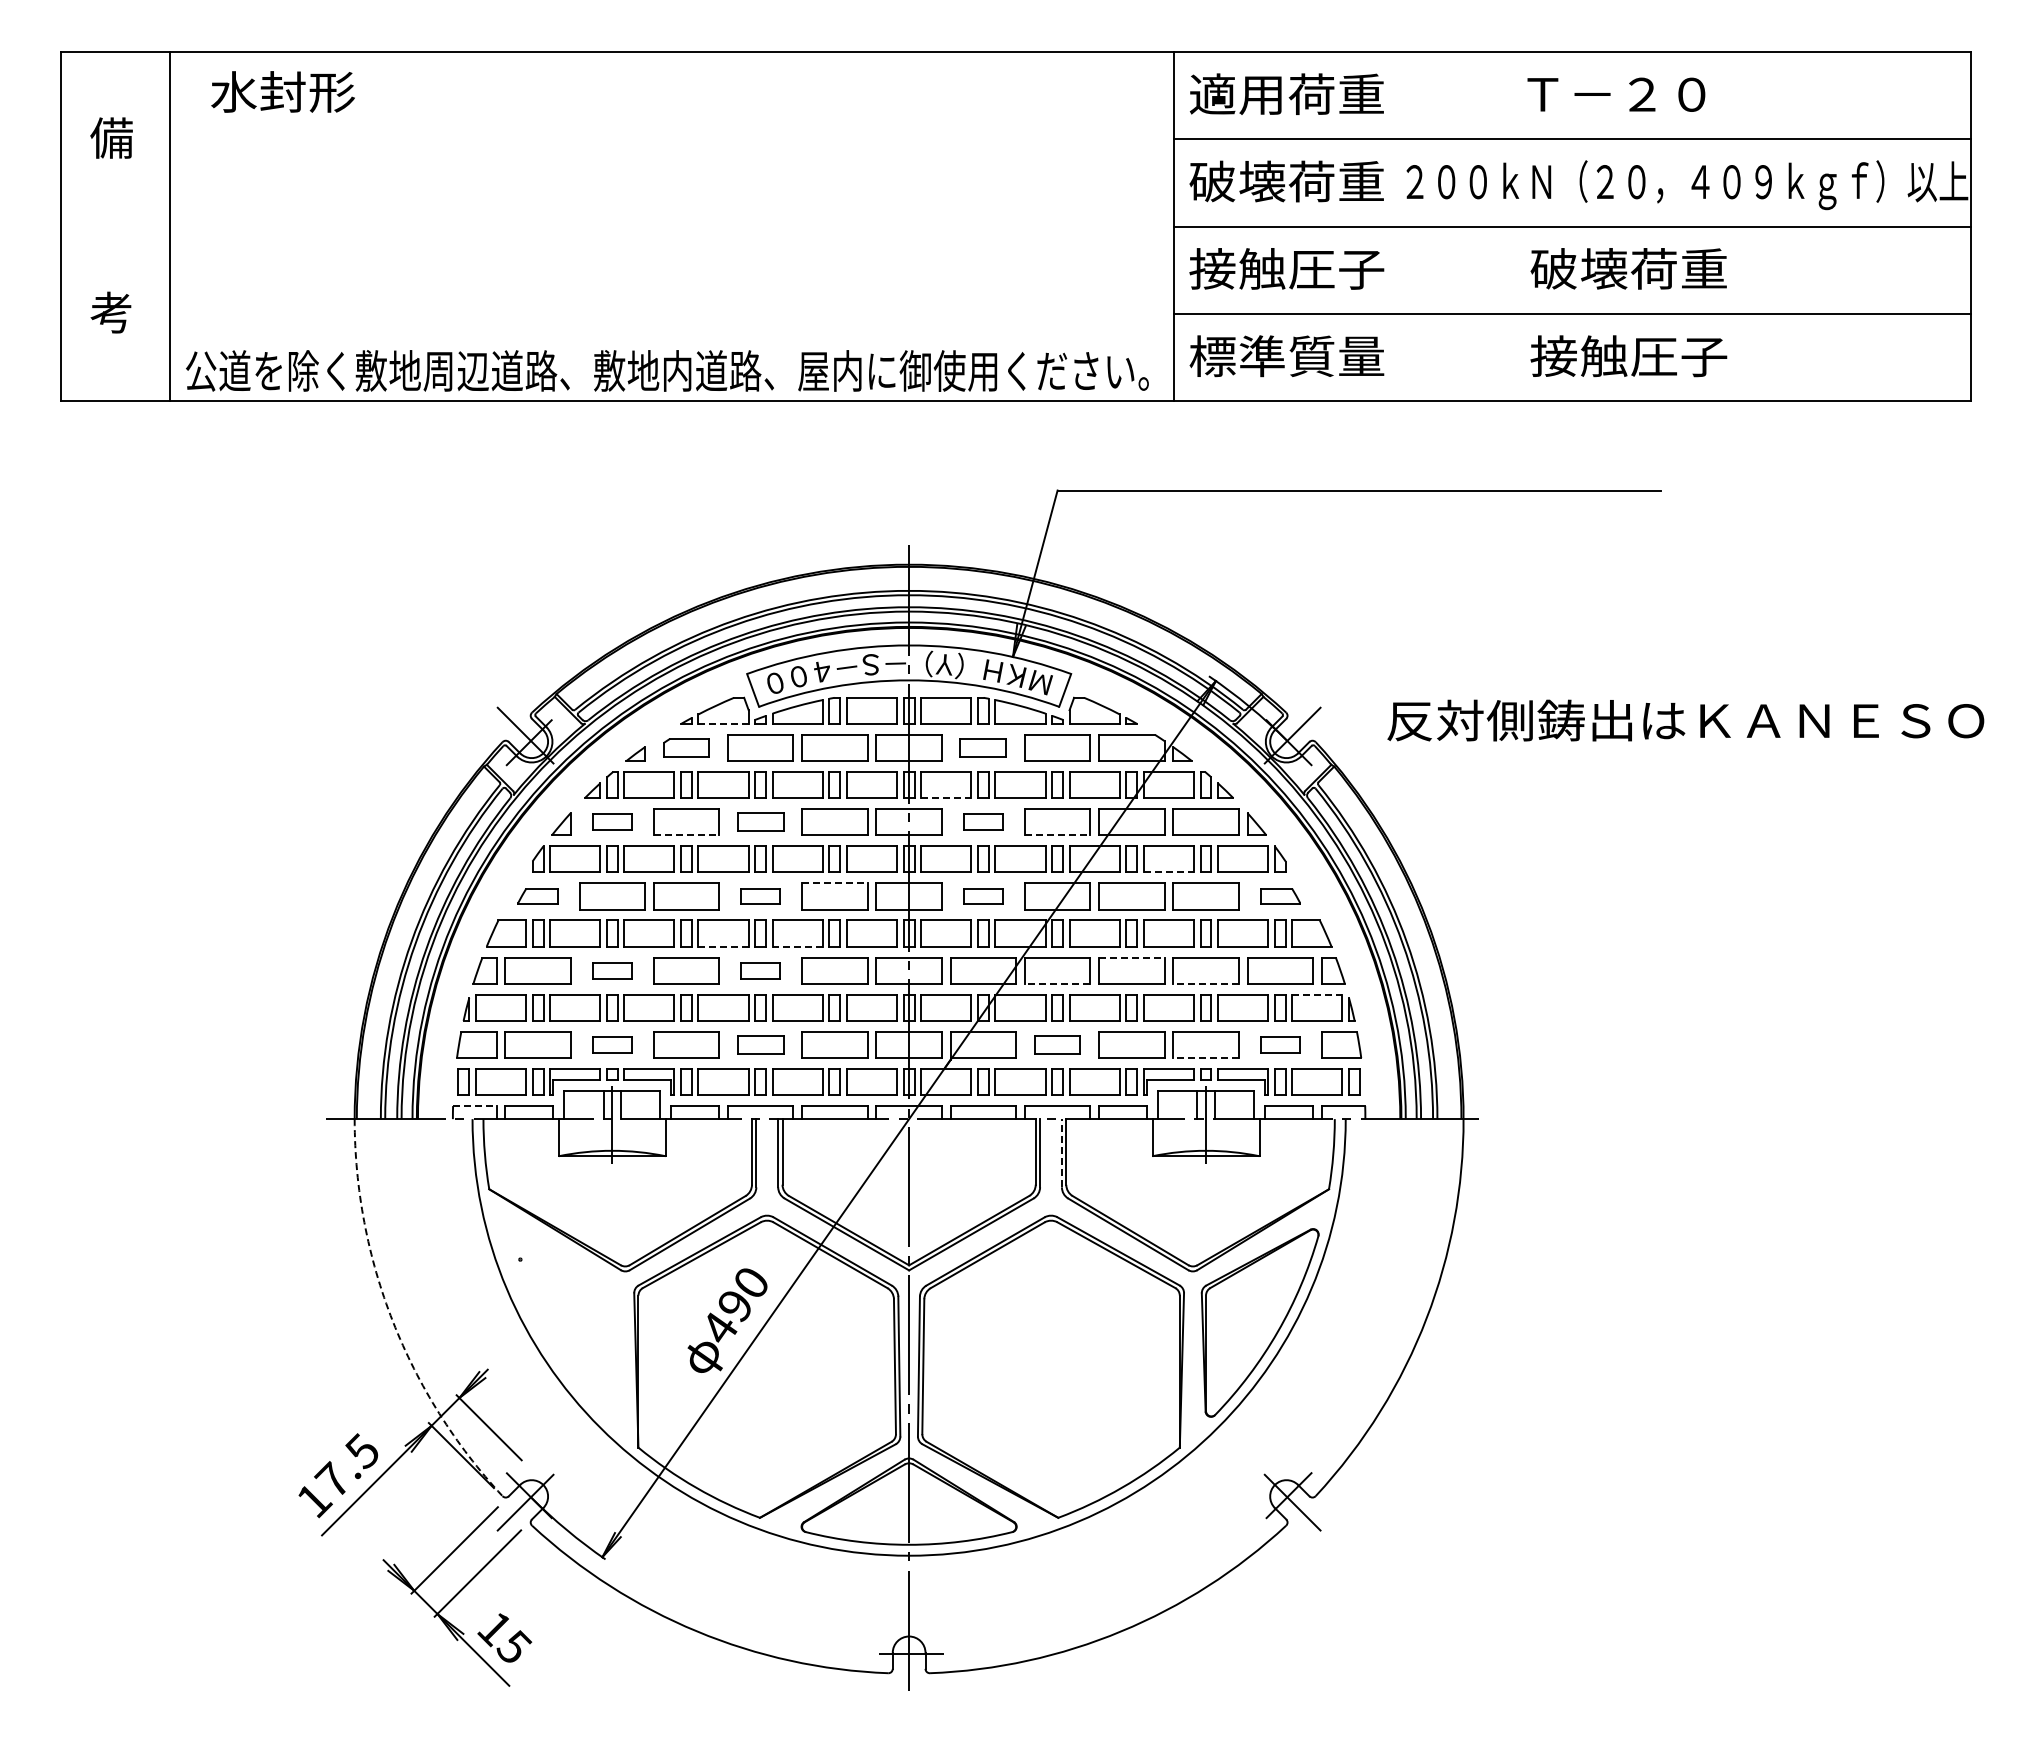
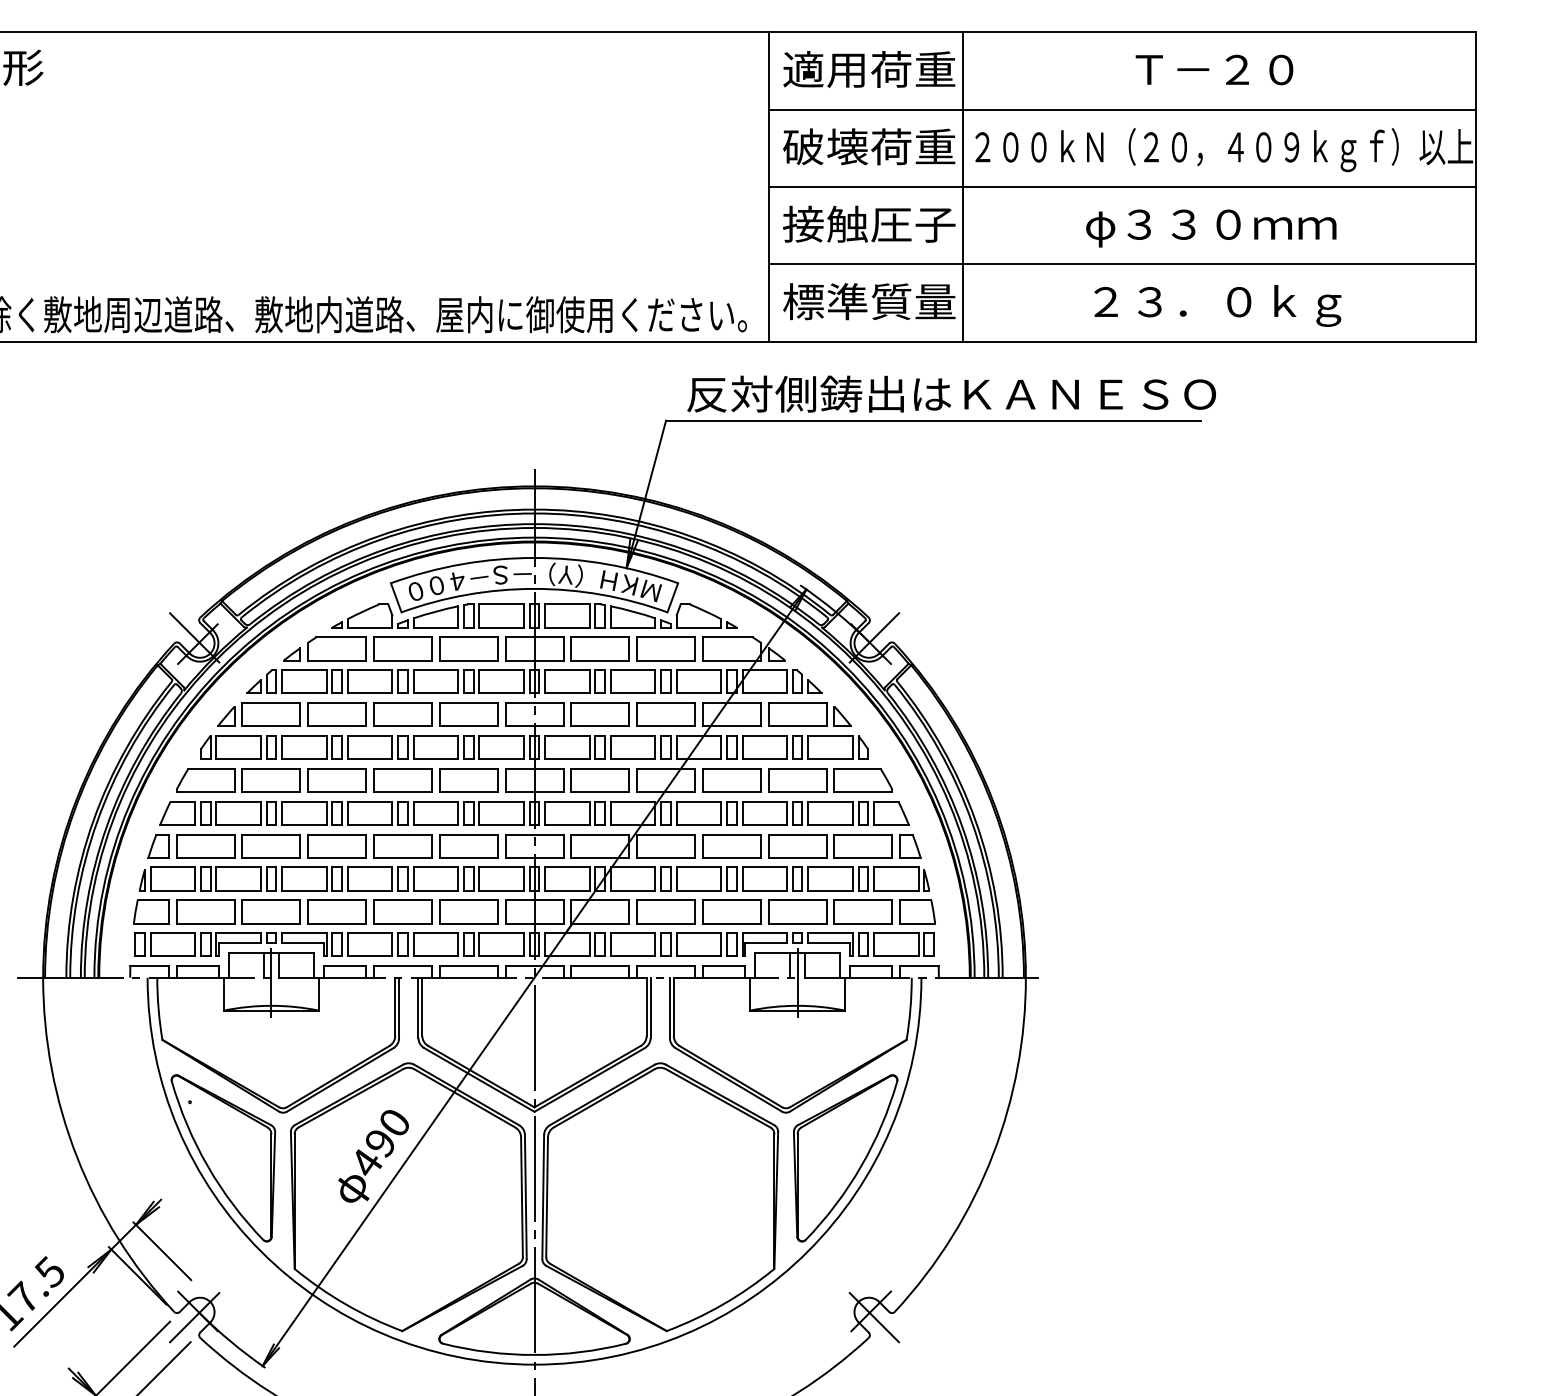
text: (1616, 94) -> (1214, 69), moved
line: (1392, 226) -> (962, 186), added
text: (1672, 271) -> (1211, 226), 破壊荷重 -> φ３３０ｍｍ
text: (1674, 359) -> (1212, 304), 接触圧子 -> ２３．０ｋｇ
text: (1685, 720) -> (951, 394), moved
line: (723, 724) -> (370, 628), dashed -> solid
part: (686, 747) -> (337, 648), size x1.43
part: (983, 747) -> (600, 648), size x1.43
line: (946, 798) -> (567, 693), dashed -> solid
part: (612, 821) -> (271, 713), size x1.67
part: (760, 821) -> (402, 713), size x1.43
part: (983, 821) -> (600, 713), size x1.67
line: (686, 835) -> (337, 726), dashed -> solid
line: (1057, 835) -> (666, 726), dashed -> solid
line: (1169, 872) -> (765, 759), dashed -> solid
line: (834, 883) -> (468, 768), dashed -> solid
part: (537, 896) -> (205, 780), size x1.67
part: (760, 896) -> (402, 780), size x1.67
part: (983, 896) -> (600, 780), size x1.67
part: (1280, 896) -> (863, 780), size x1.67
line: (723, 946) -> (370, 824), dashed -> solid
line: (797, 946) -> (435, 824), dashed -> solid
line: (1131, 957) -> (731, 834), dashed -> solid
part: (612, 970) -> (271, 846), size x1.67
part: (760, 970) -> (402, 846), size x1.67
line: (1057, 983) -> (666, 857), dashed -> solid
line: (1206, 983) -> (798, 857), dashed -> solid
line: (1317, 994) -> (896, 867), dashed -> solid
part: (612, 1044) -> (271, 911), size x1.67
part: (760, 1044) -> (402, 911), size x1.43
part: (1057, 1044) -> (666, 911), size x1.43
part: (1280, 1044) -> (863, 911), size x1.67
line: (1206, 1058) -> (798, 924), dashed -> solid
line: (474, 1106) -> (149, 966), dashed -> solid
line: (1061, 1152) -> (669, 1007), dashed -> solid
arc: (392, 1321) -> (76, 1157), dashed -> solid
part: (557, 1322) -> (222, 1157), added

